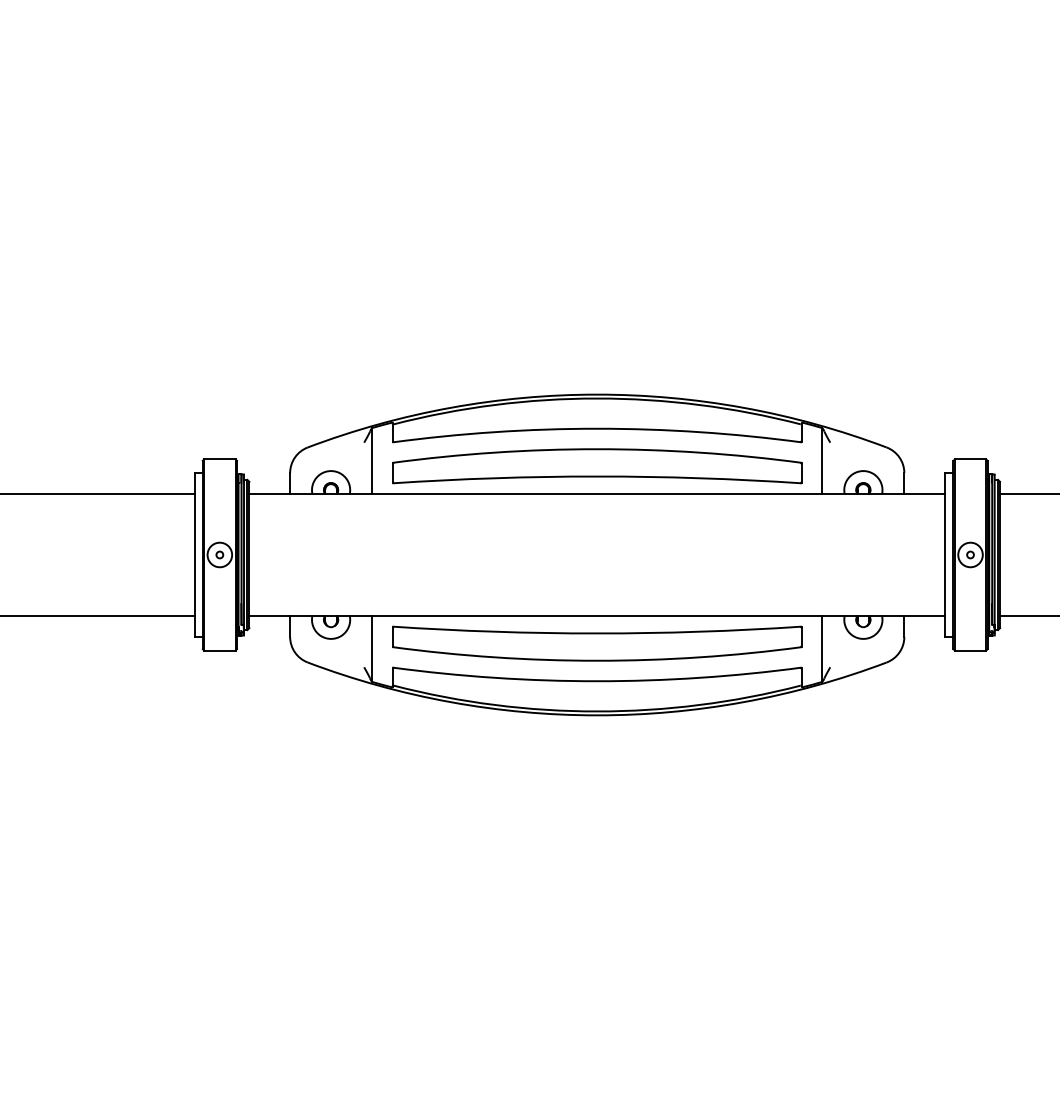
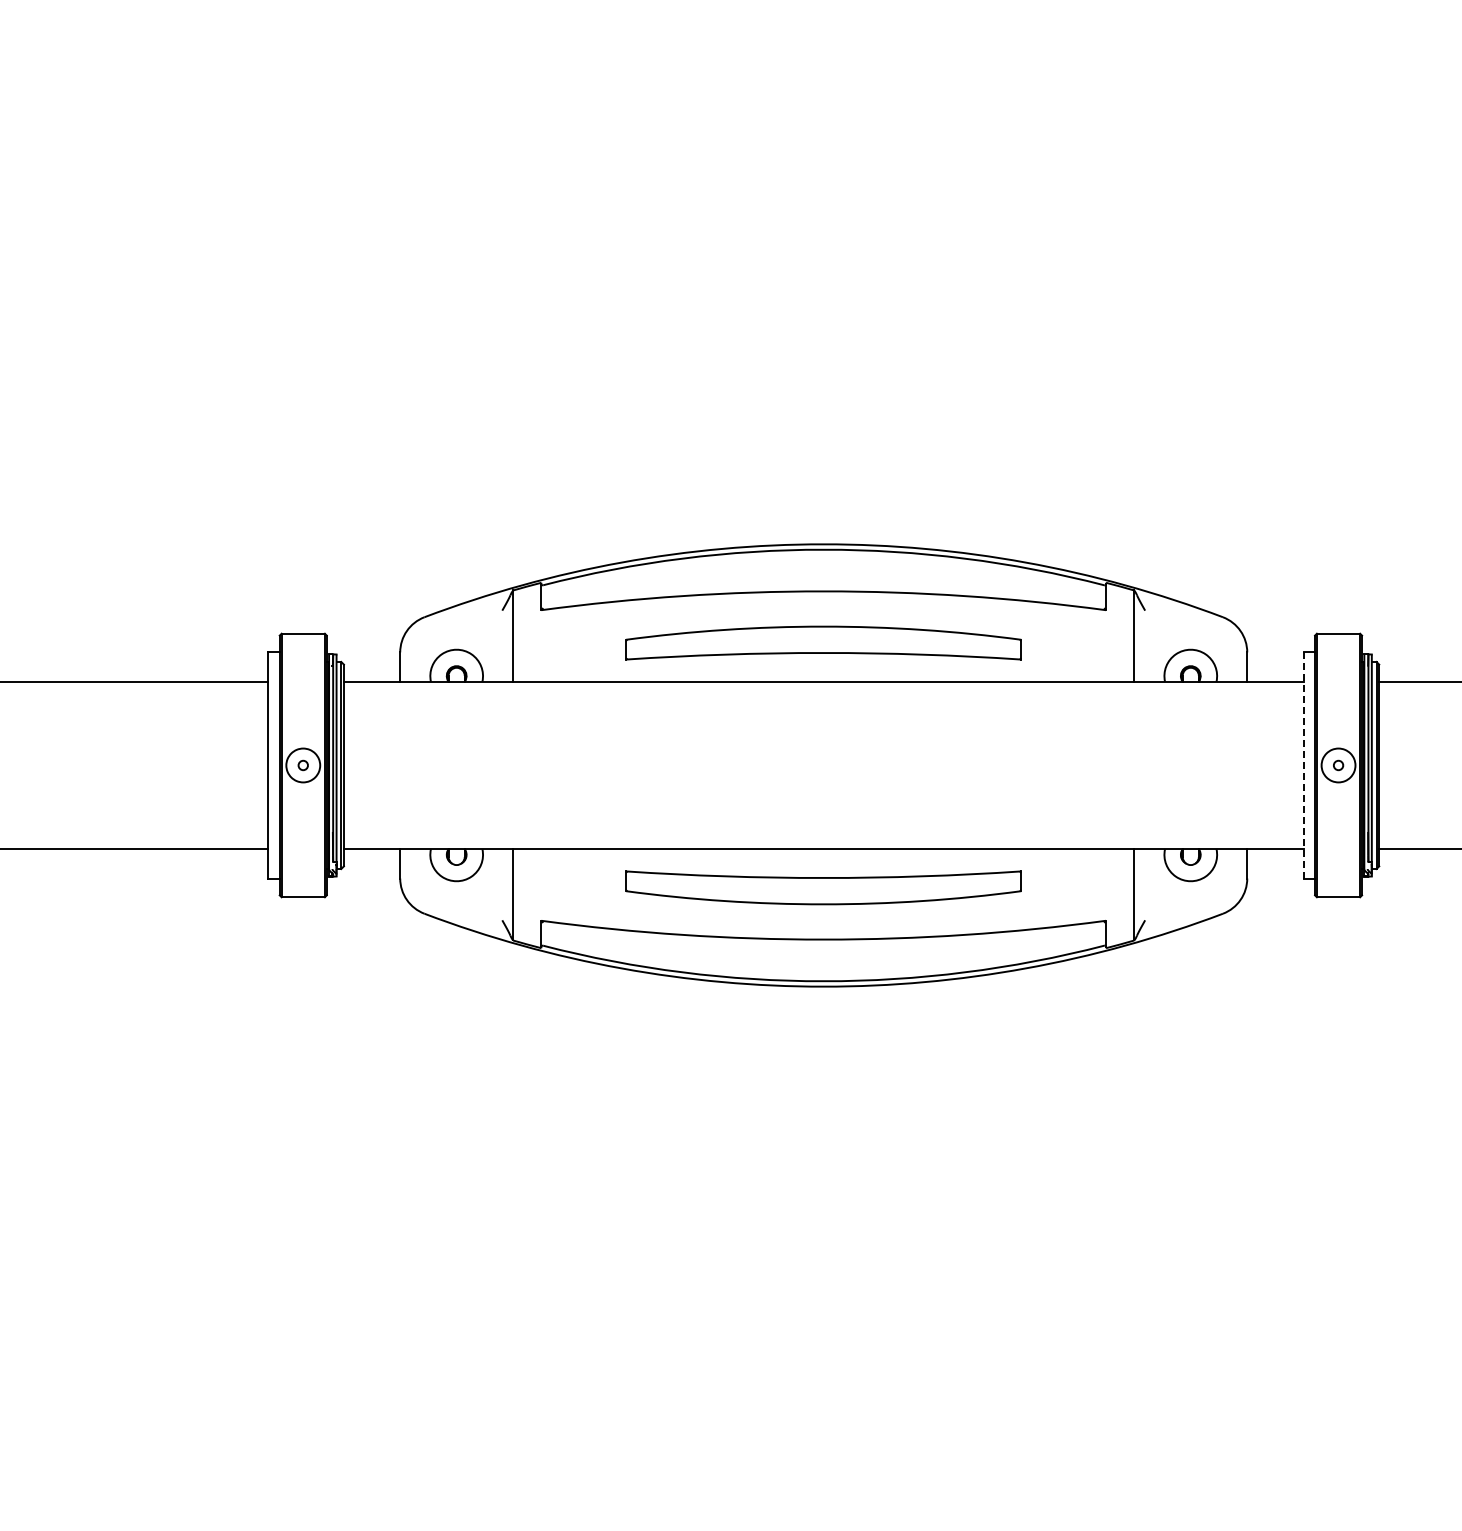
part: (597, 465) -> (823, 642), size x0.7
line: (945, 555) -> (1303, 765), solid -> dashed
part: (597, 643) -> (823, 887), size x0.7

